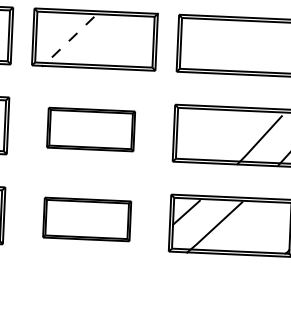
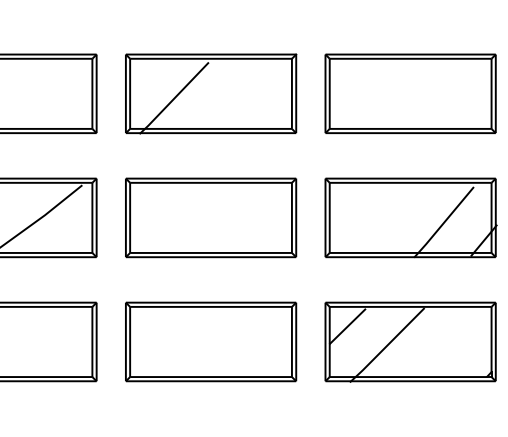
line: (67, 42) -> (173, 99), dashed -> solid
part: (91, 129) -> (211, 217), size x1.43
part: (87, 219) -> (211, 341), size x1.43

